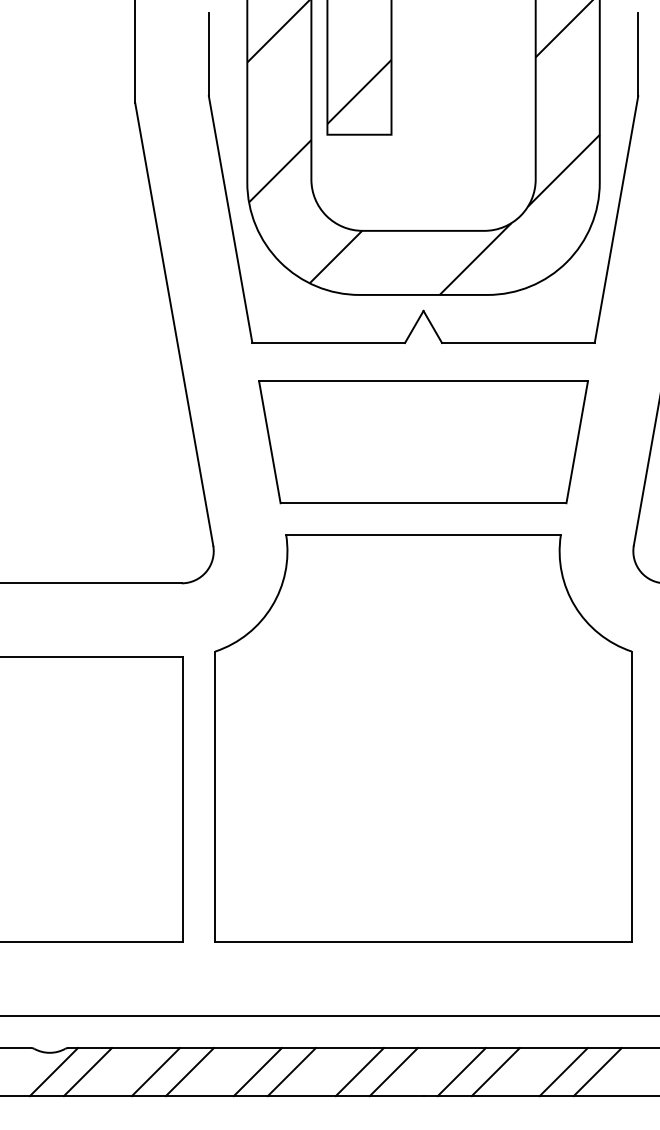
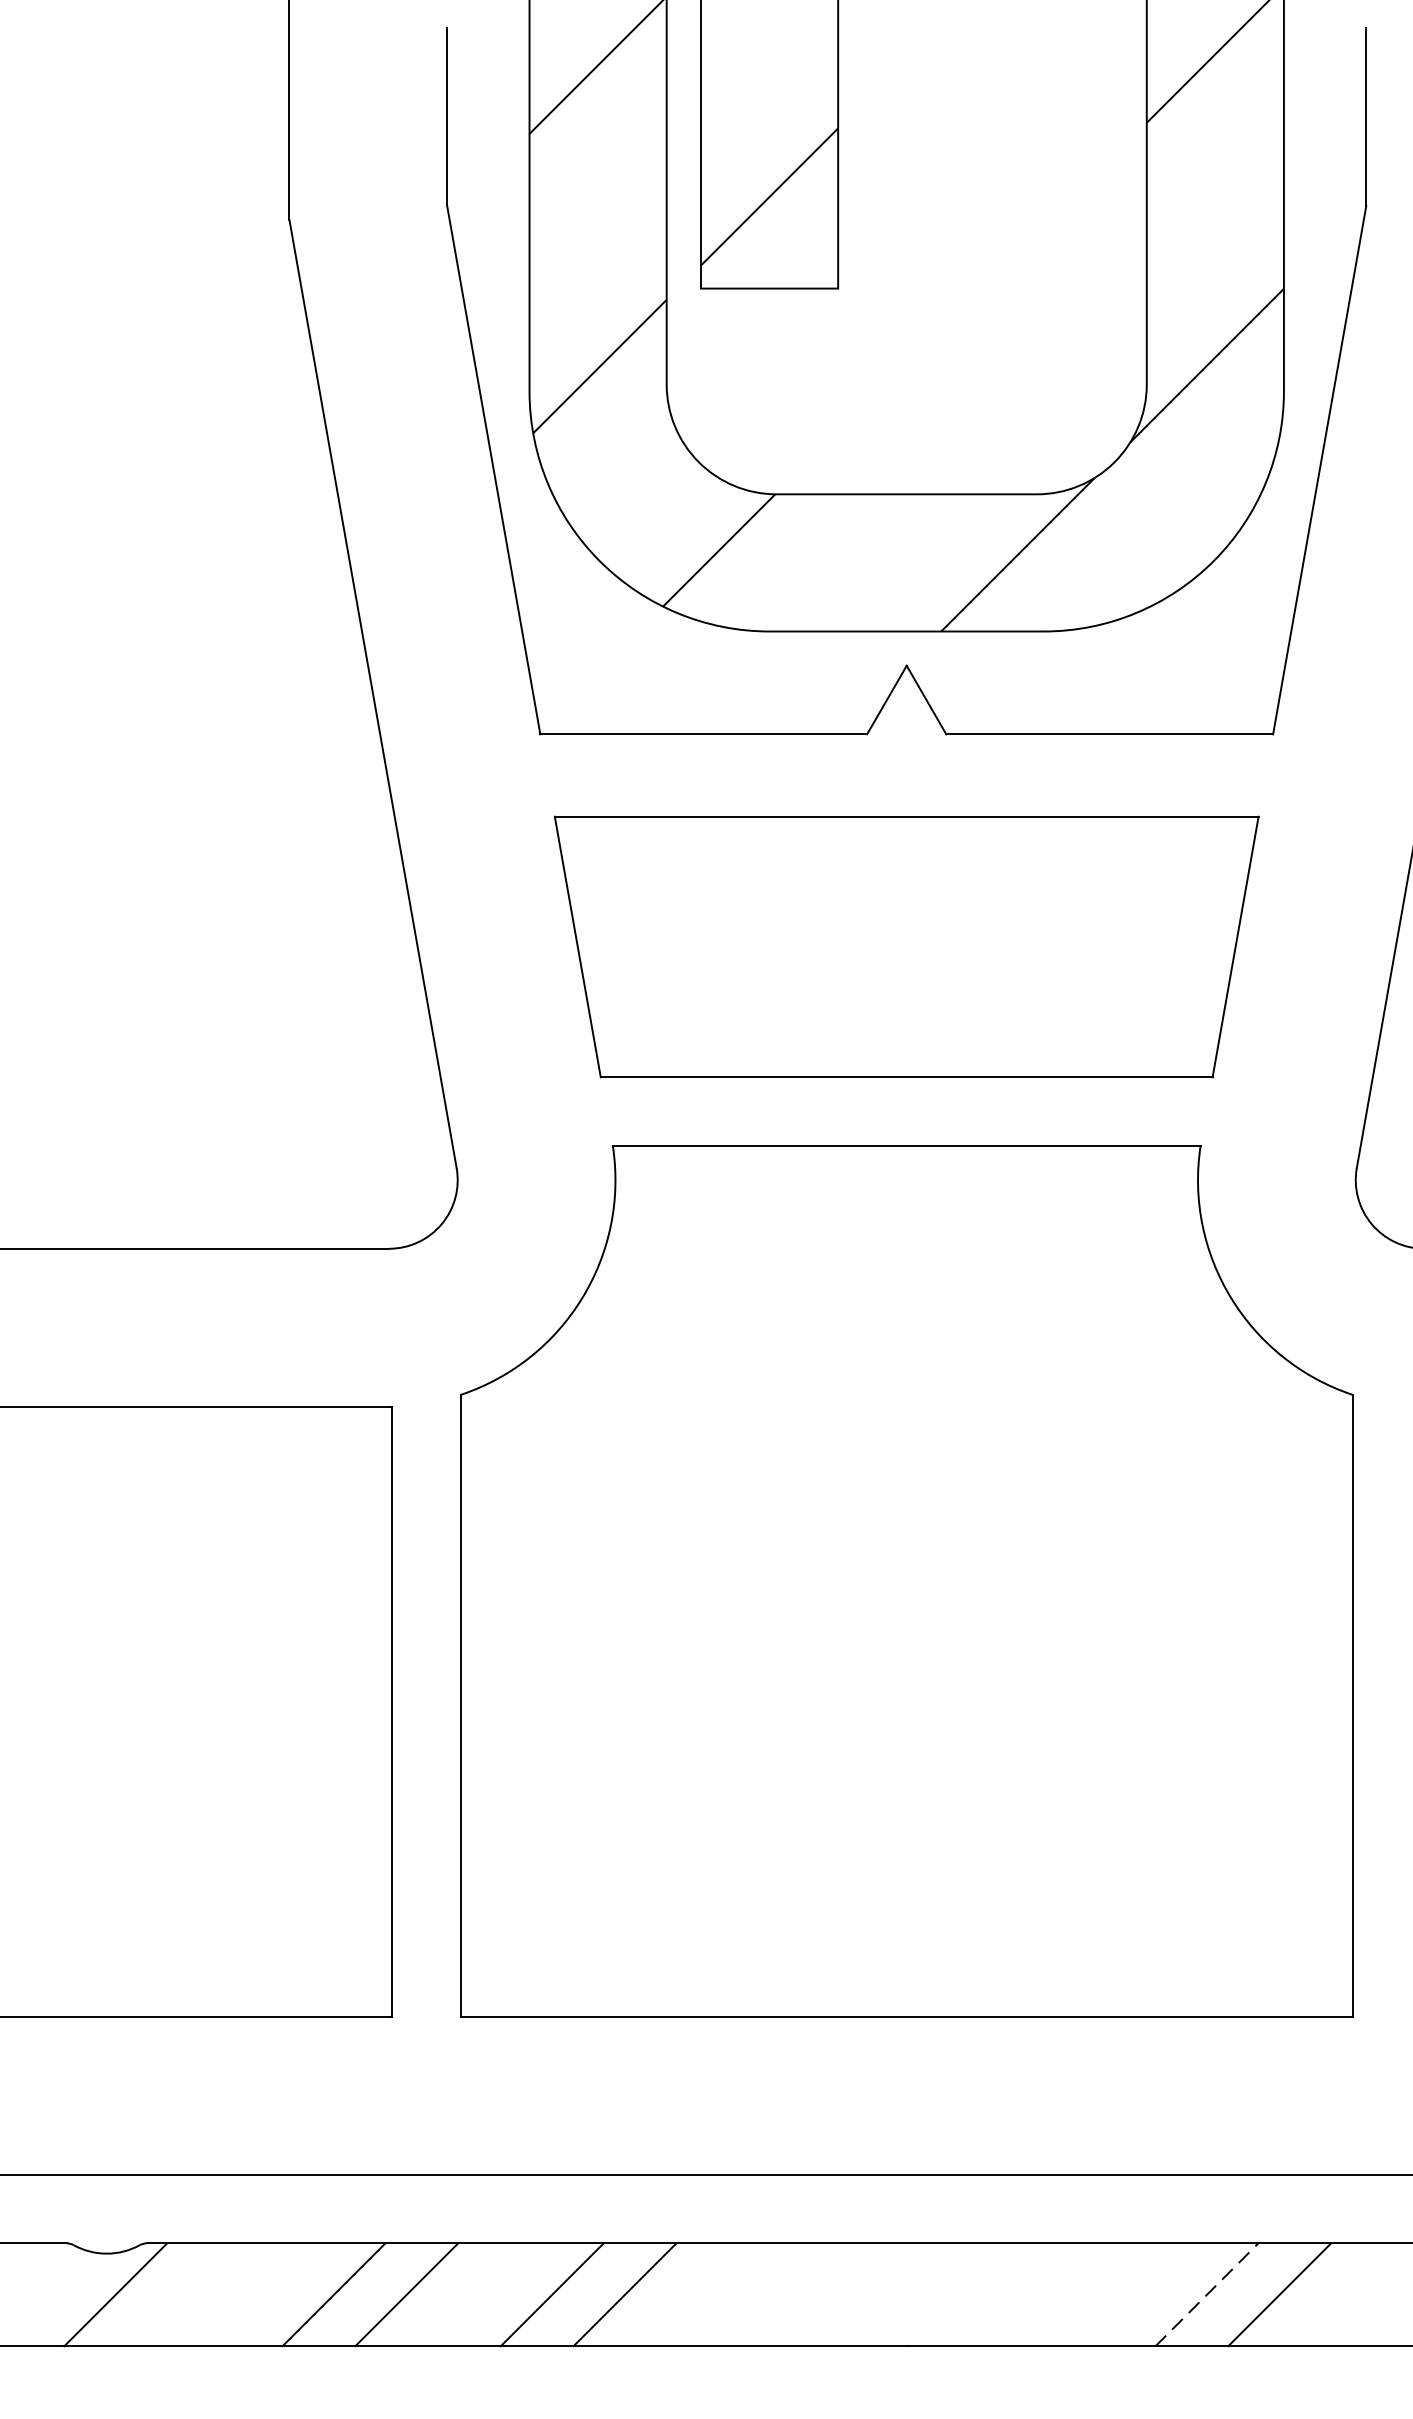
line: (87, 1072) -> (187, 2295), removed
line: (359, 1072) -> (769, 2295), removed
line: (393, 1072) -> (842, 2295), removed
line: (461, 1072) -> (987, 2295), removed
line: (495, 1072) -> (1060, 2295), removed
line: (563, 1072) -> (1206, 2295), solid -> dashed

